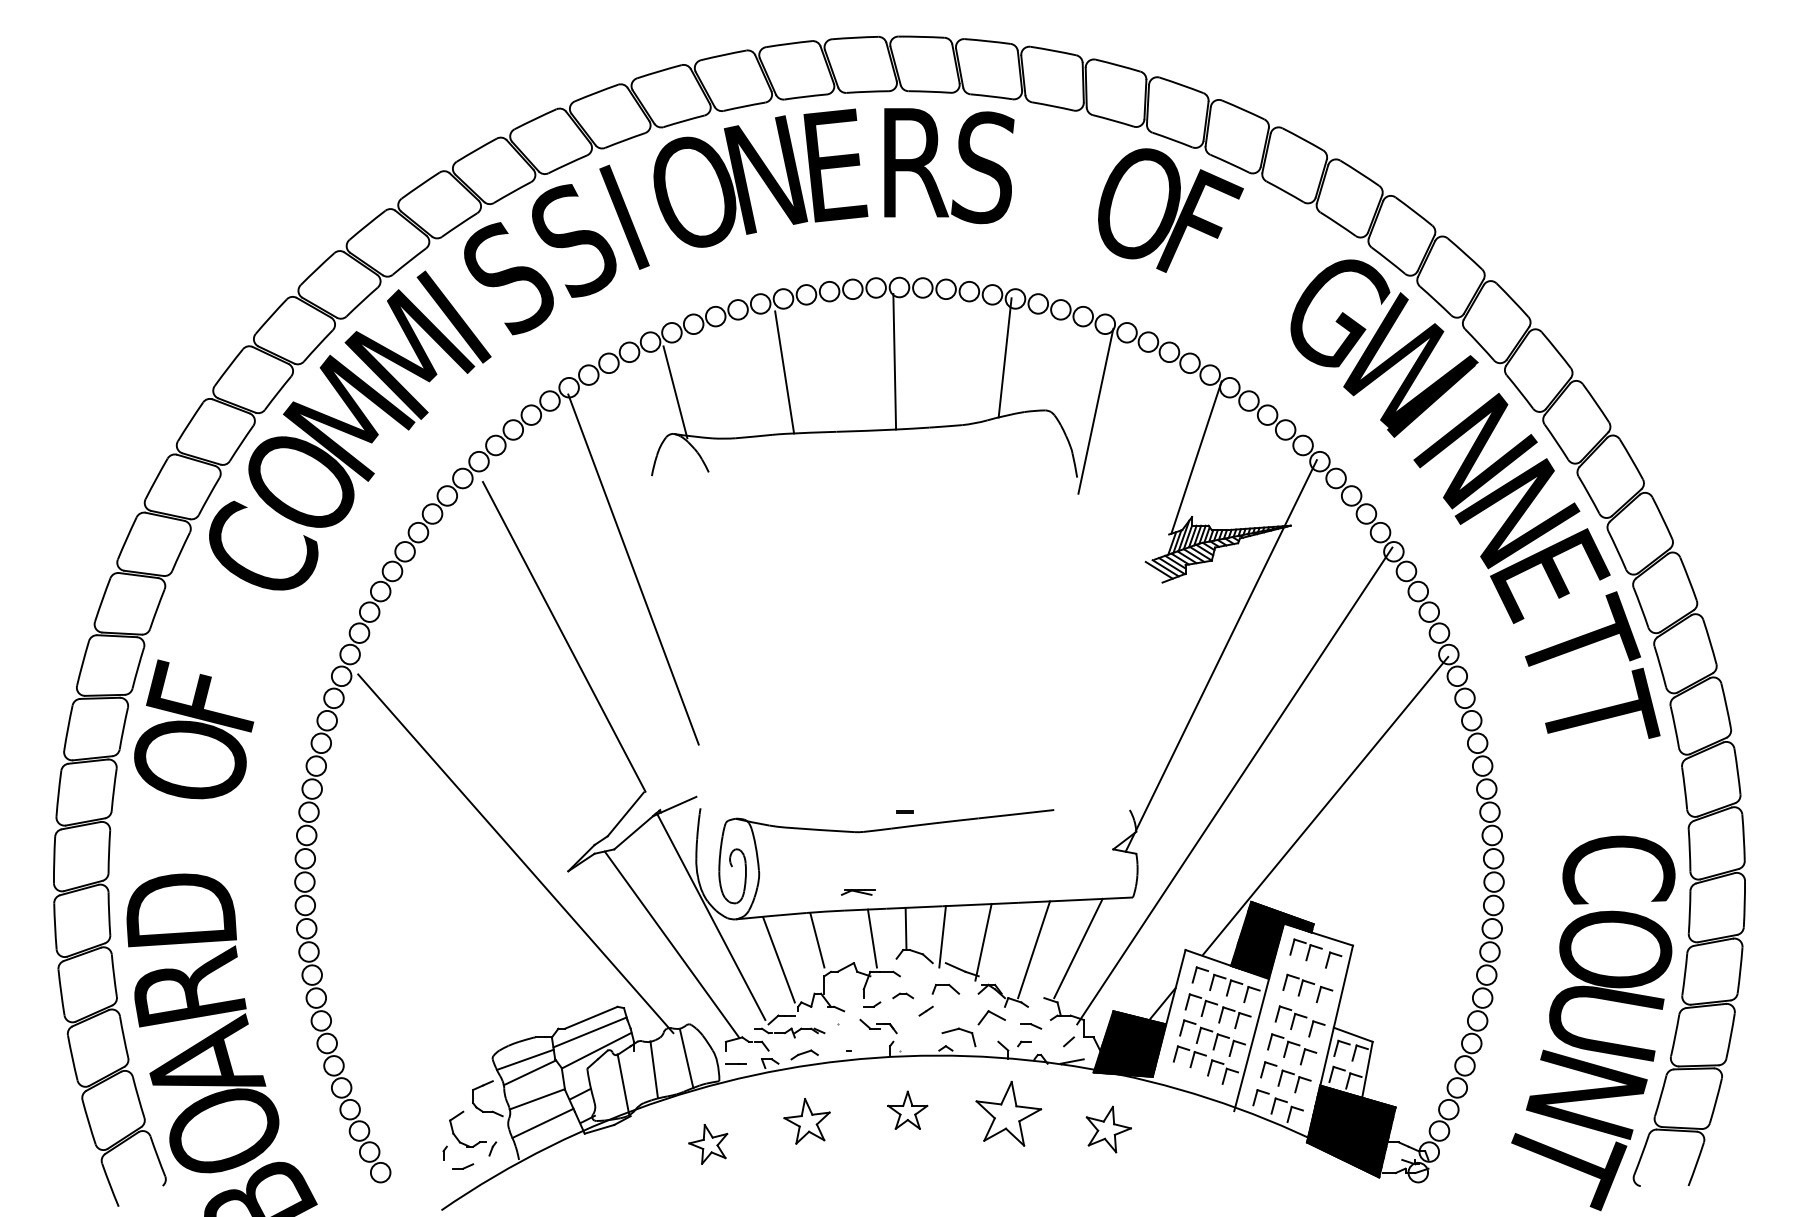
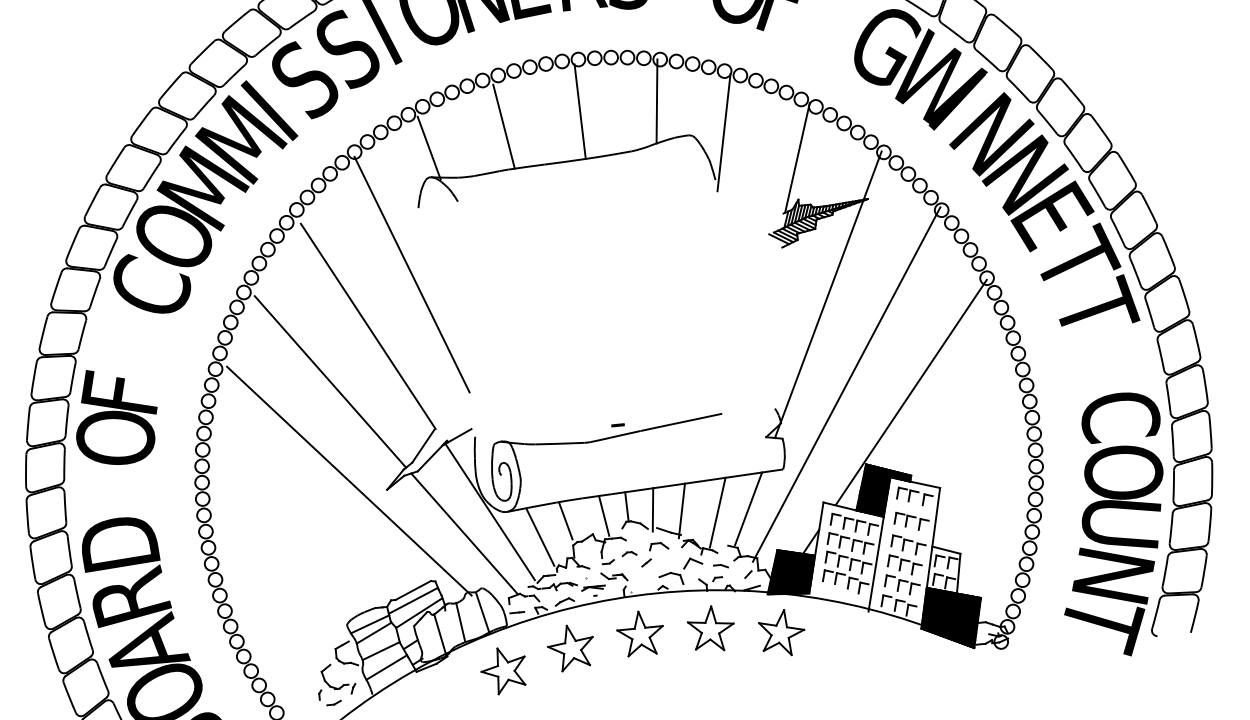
line: (502, 710) -> (330, 382), added
part: (858, 892) -> (593, 588), moved
part: (907, 1110) -> (640, 633), size x1.67
part: (806, 1121) -> (570, 648), size x1.43
part: (1108, 1129) -> (781, 633), size x1.43
part: (707, 1144) -> (503, 671), size x1.67

